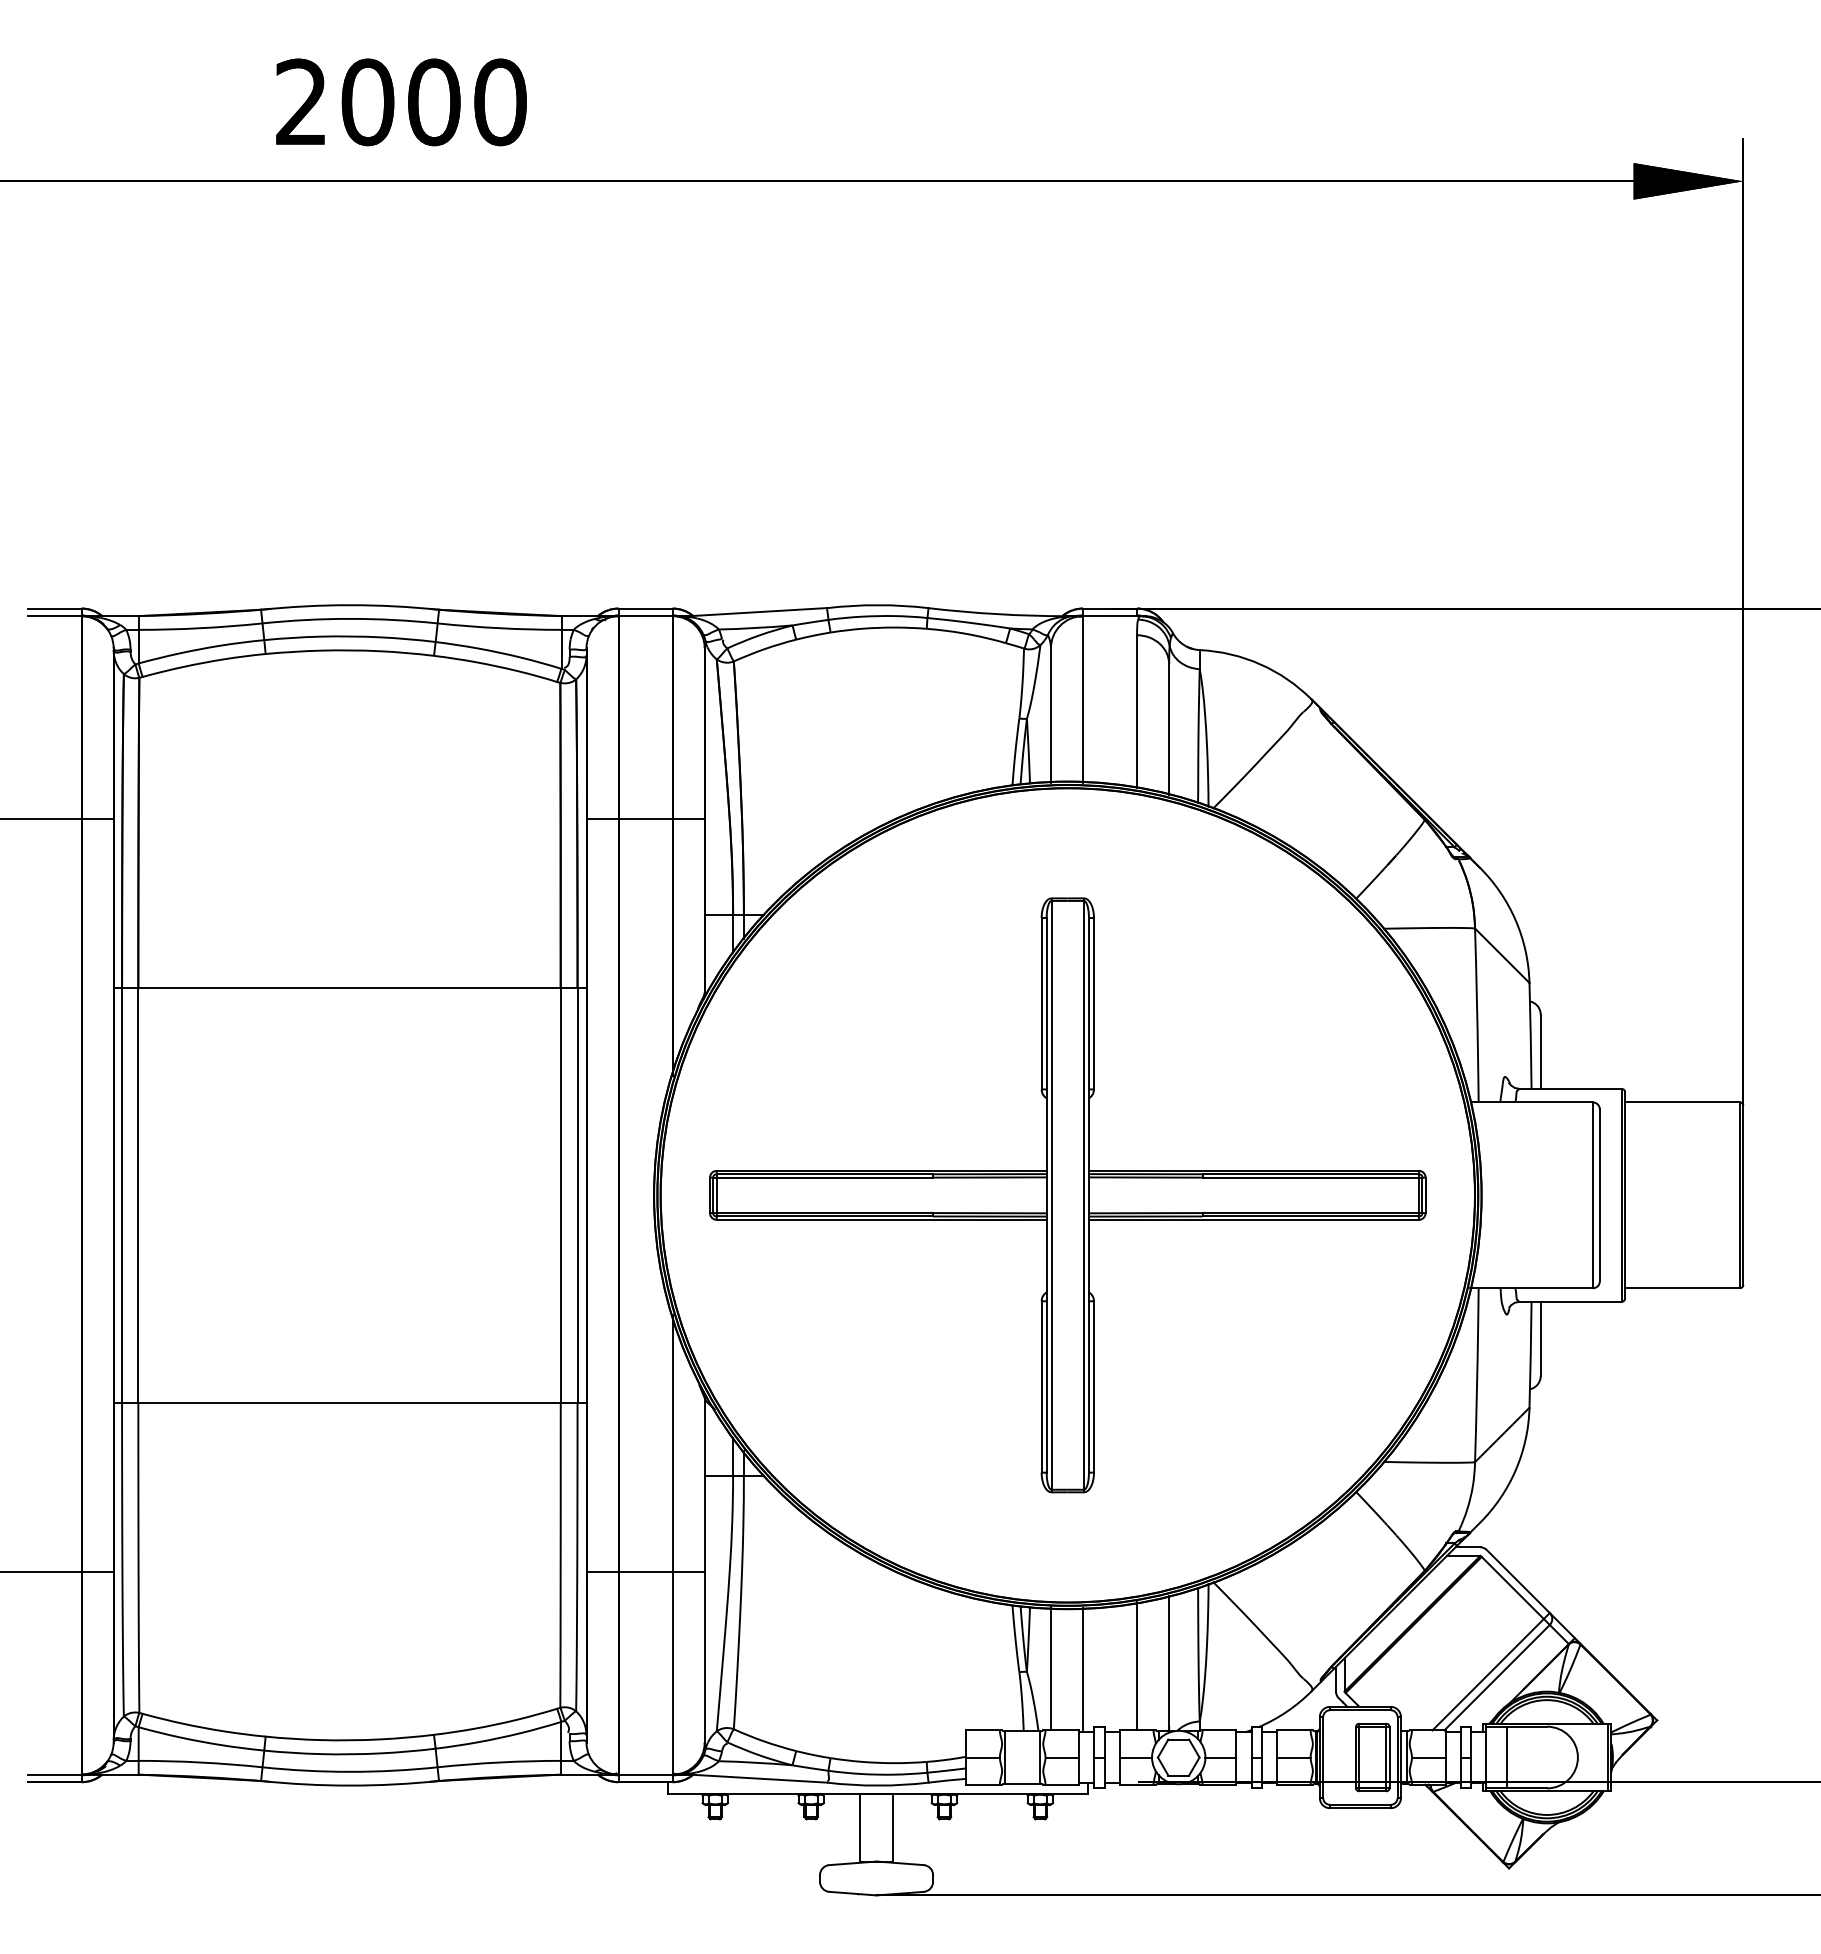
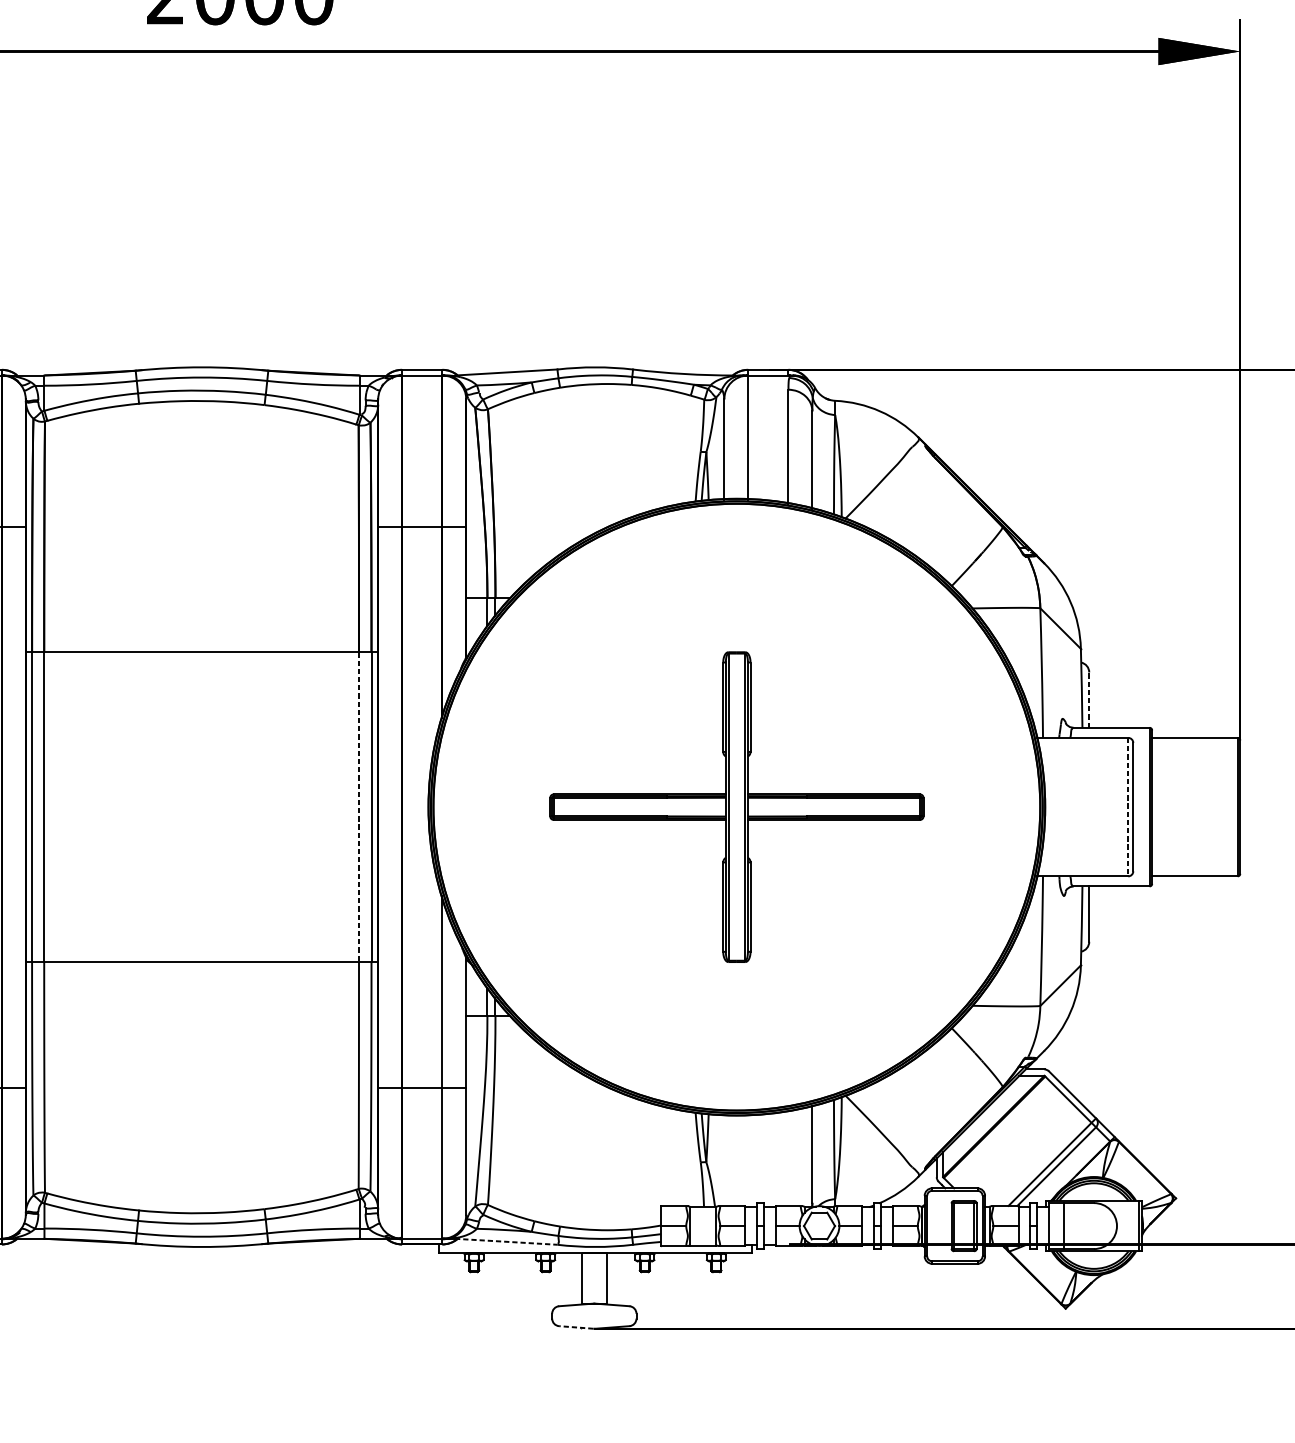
line: (1540, 1051) -> (1089, 699), solid -> dashed
line: (560, 1195) -> (358, 807), solid -> dashed
part: (1067, 1195) -> (736, 807), size x0.7
line: (1593, 1195) -> (1128, 807), solid -> dashed
line: (1137, 1666) -> (788, 1158), removed
line: (1050, 1668) -> (723, 1159), removed
line: (1083, 1669) -> (748, 1160), removed
line: (758, 1778) -> (506, 1241), solid -> dashed
line: (851, 1893) -> (575, 1327), solid -> dashed

